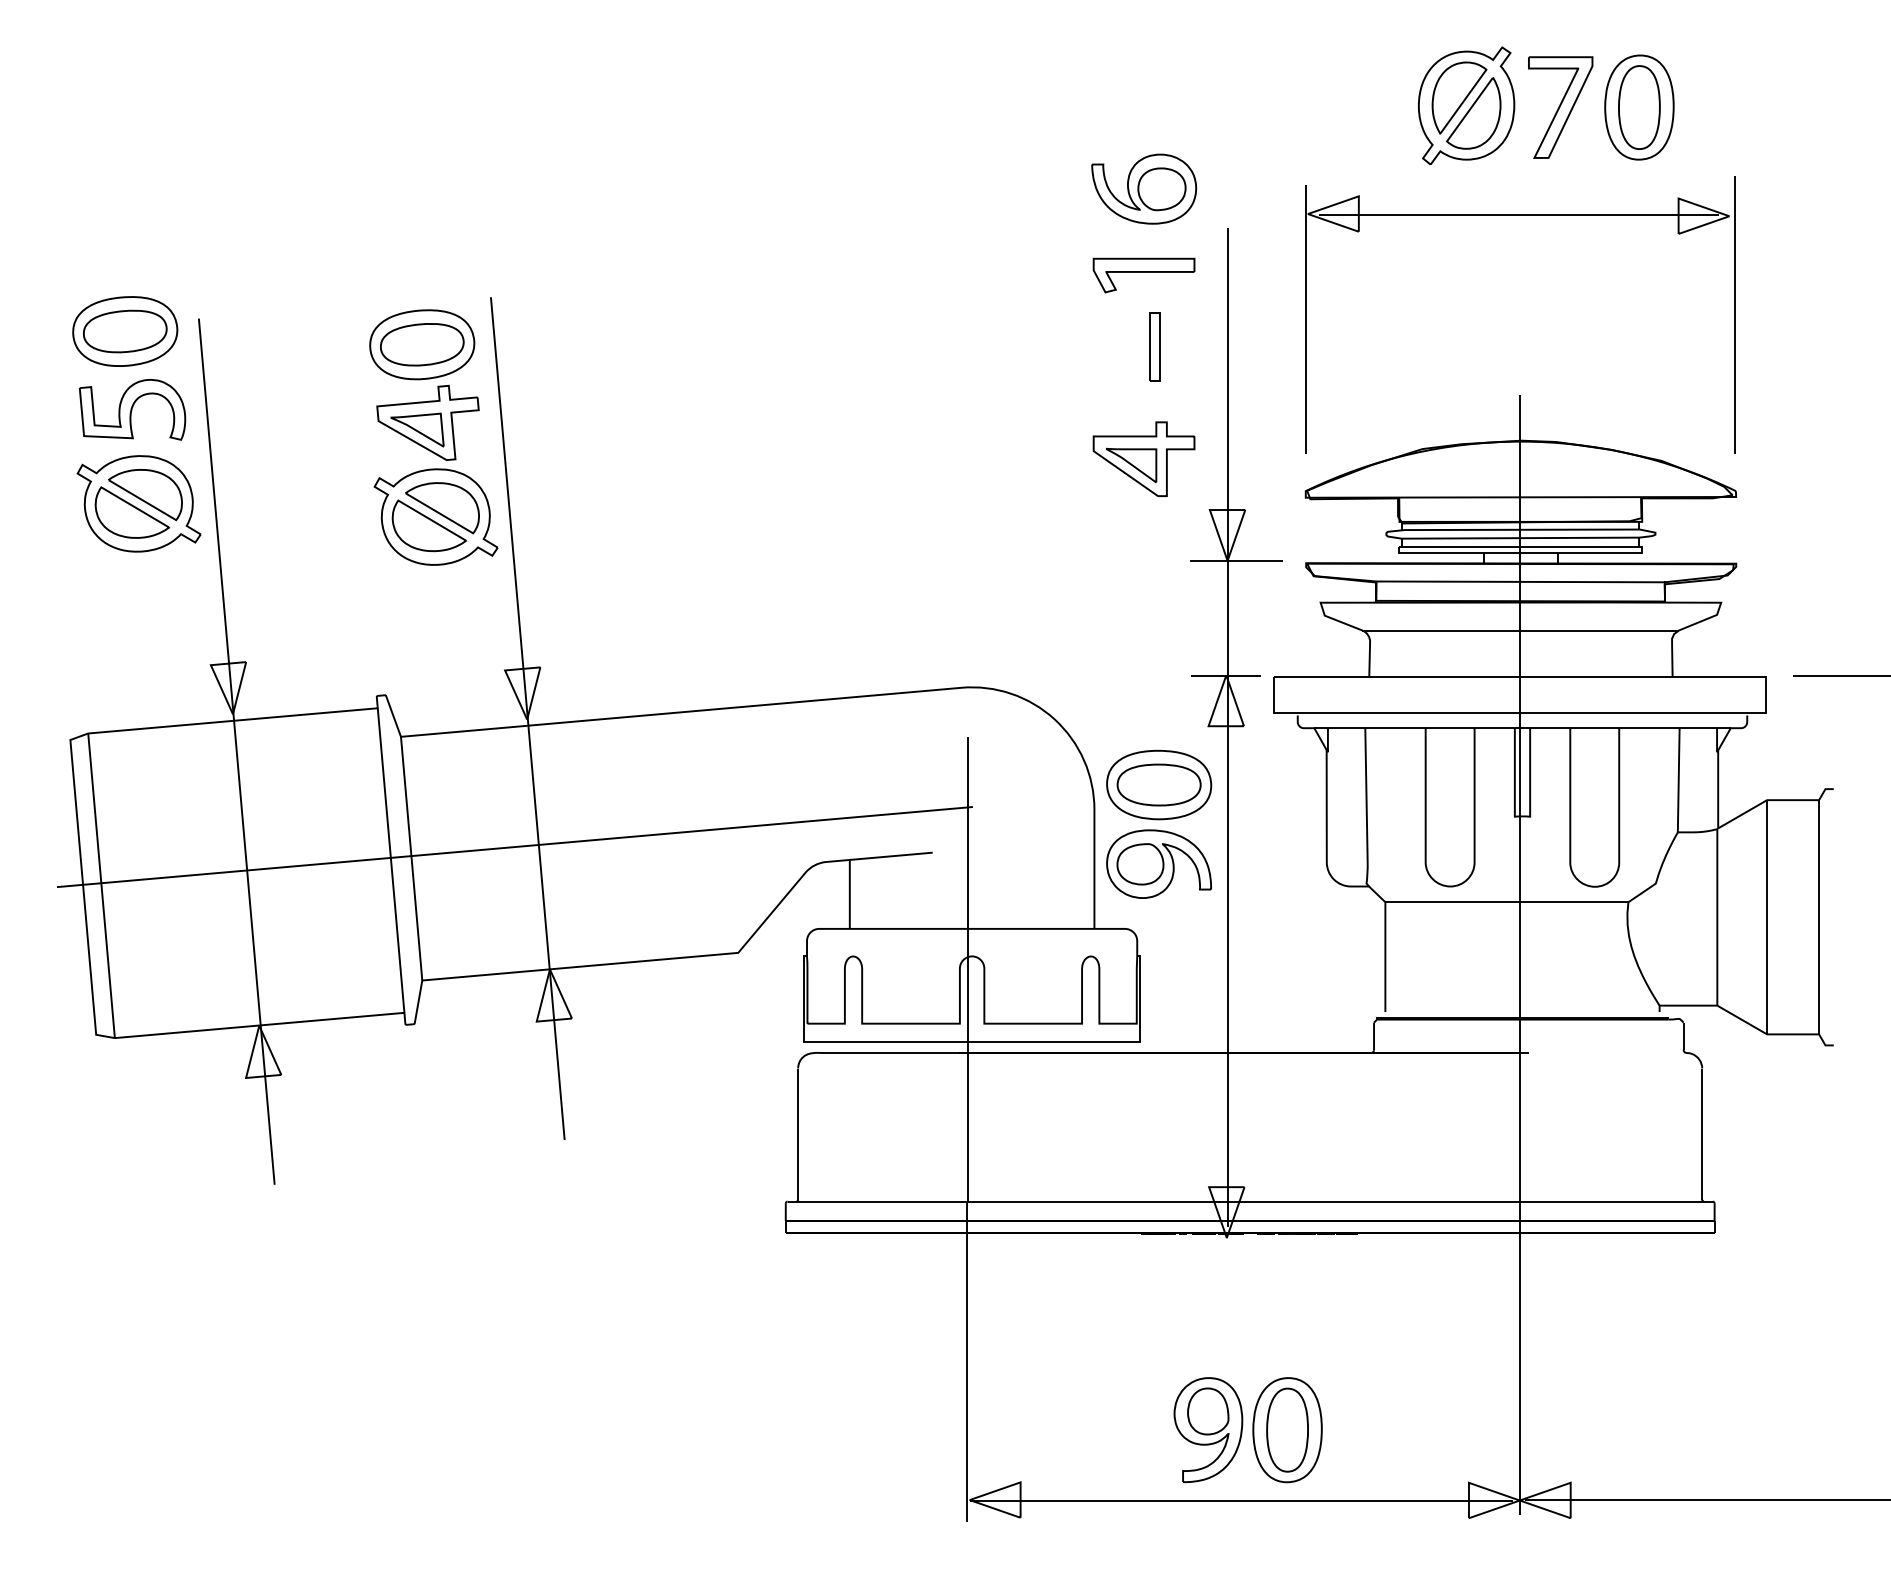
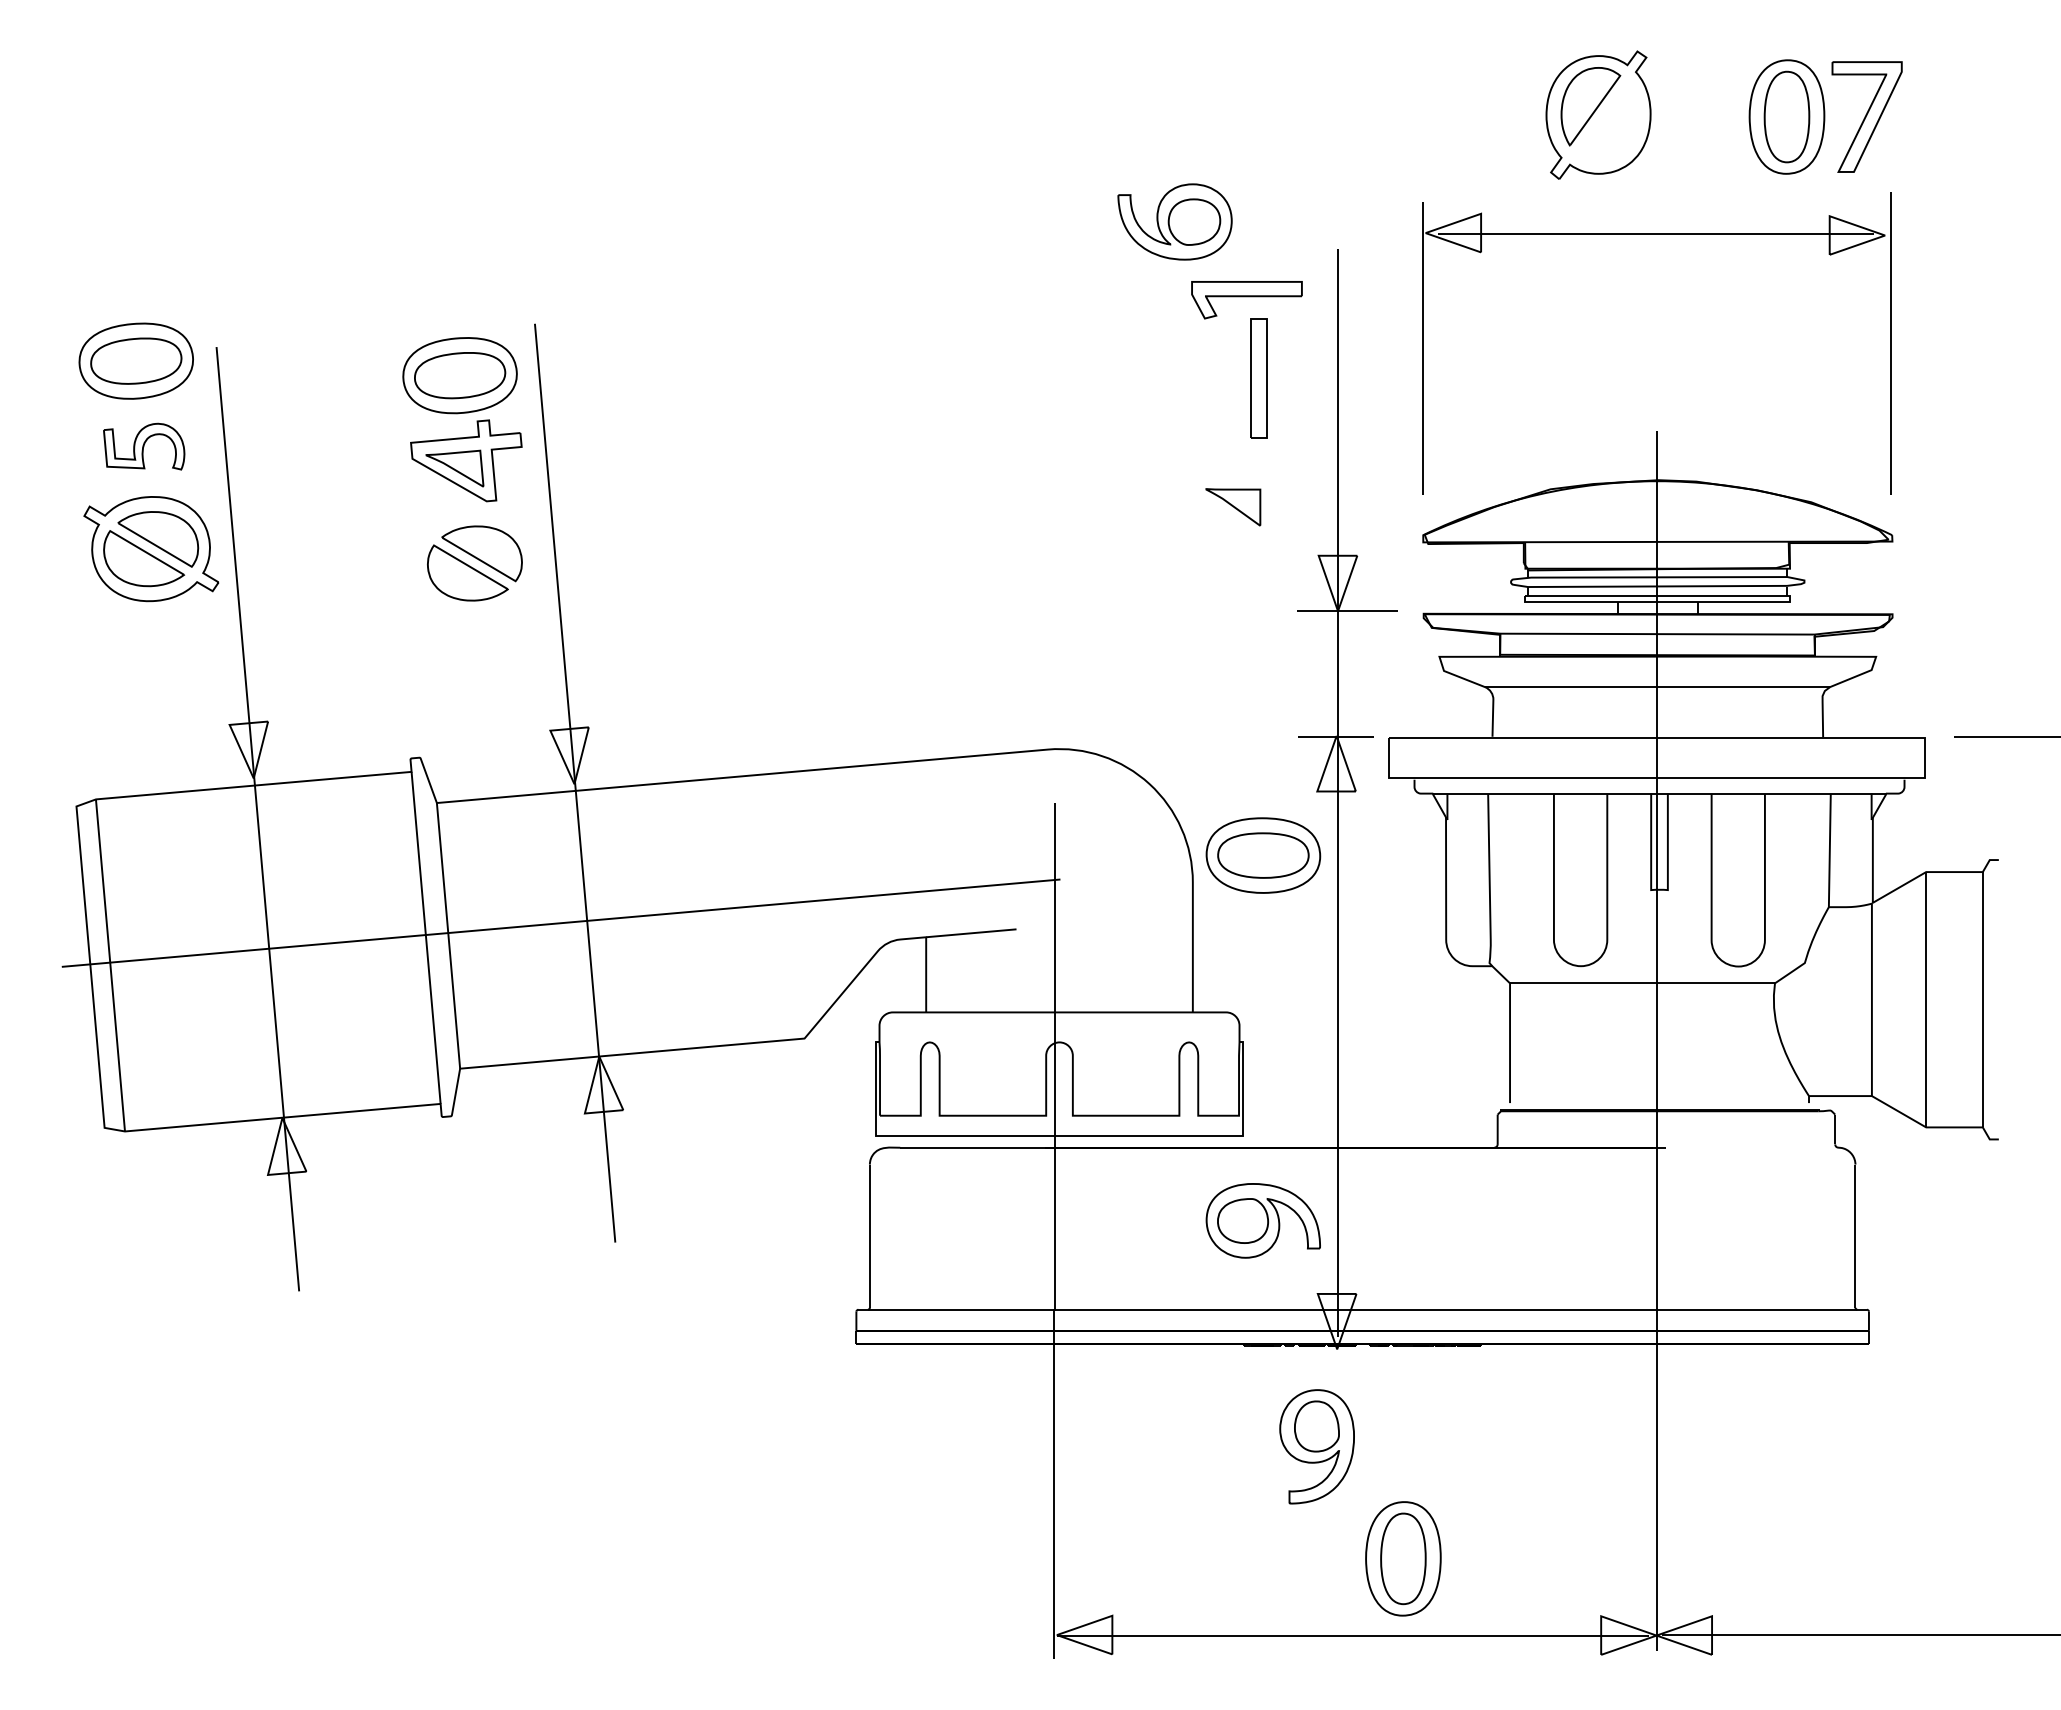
part: (1560, 107) -> (1866, 116), moved
part: (1473, 112) -> (1606, 122), removed
part: (1143, 188) -> (1174, 221), moved
part: (1154, 347) -> (1258, 378), size x1.6
part: (131, 409) -> (143, 446), size x0.7
part: (1143, 459) -> (1246, 500), removed
part: (435, 517) -> (474, 563), removed
part: (1158, 863) -> (1262, 1220), moved
part: (1207, 1429) -> (1316, 1446), moved

